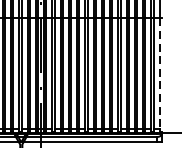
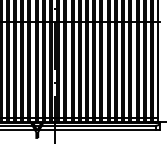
line: (160, 73) -> (158, 70), dashed -> solid

